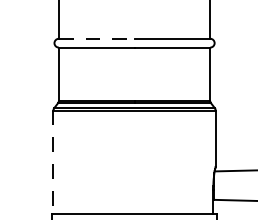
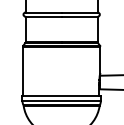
line: (98, 38) -> (44, 12), dashed -> solid
line: (52, 162) -> (22, 71), dashed -> solid

